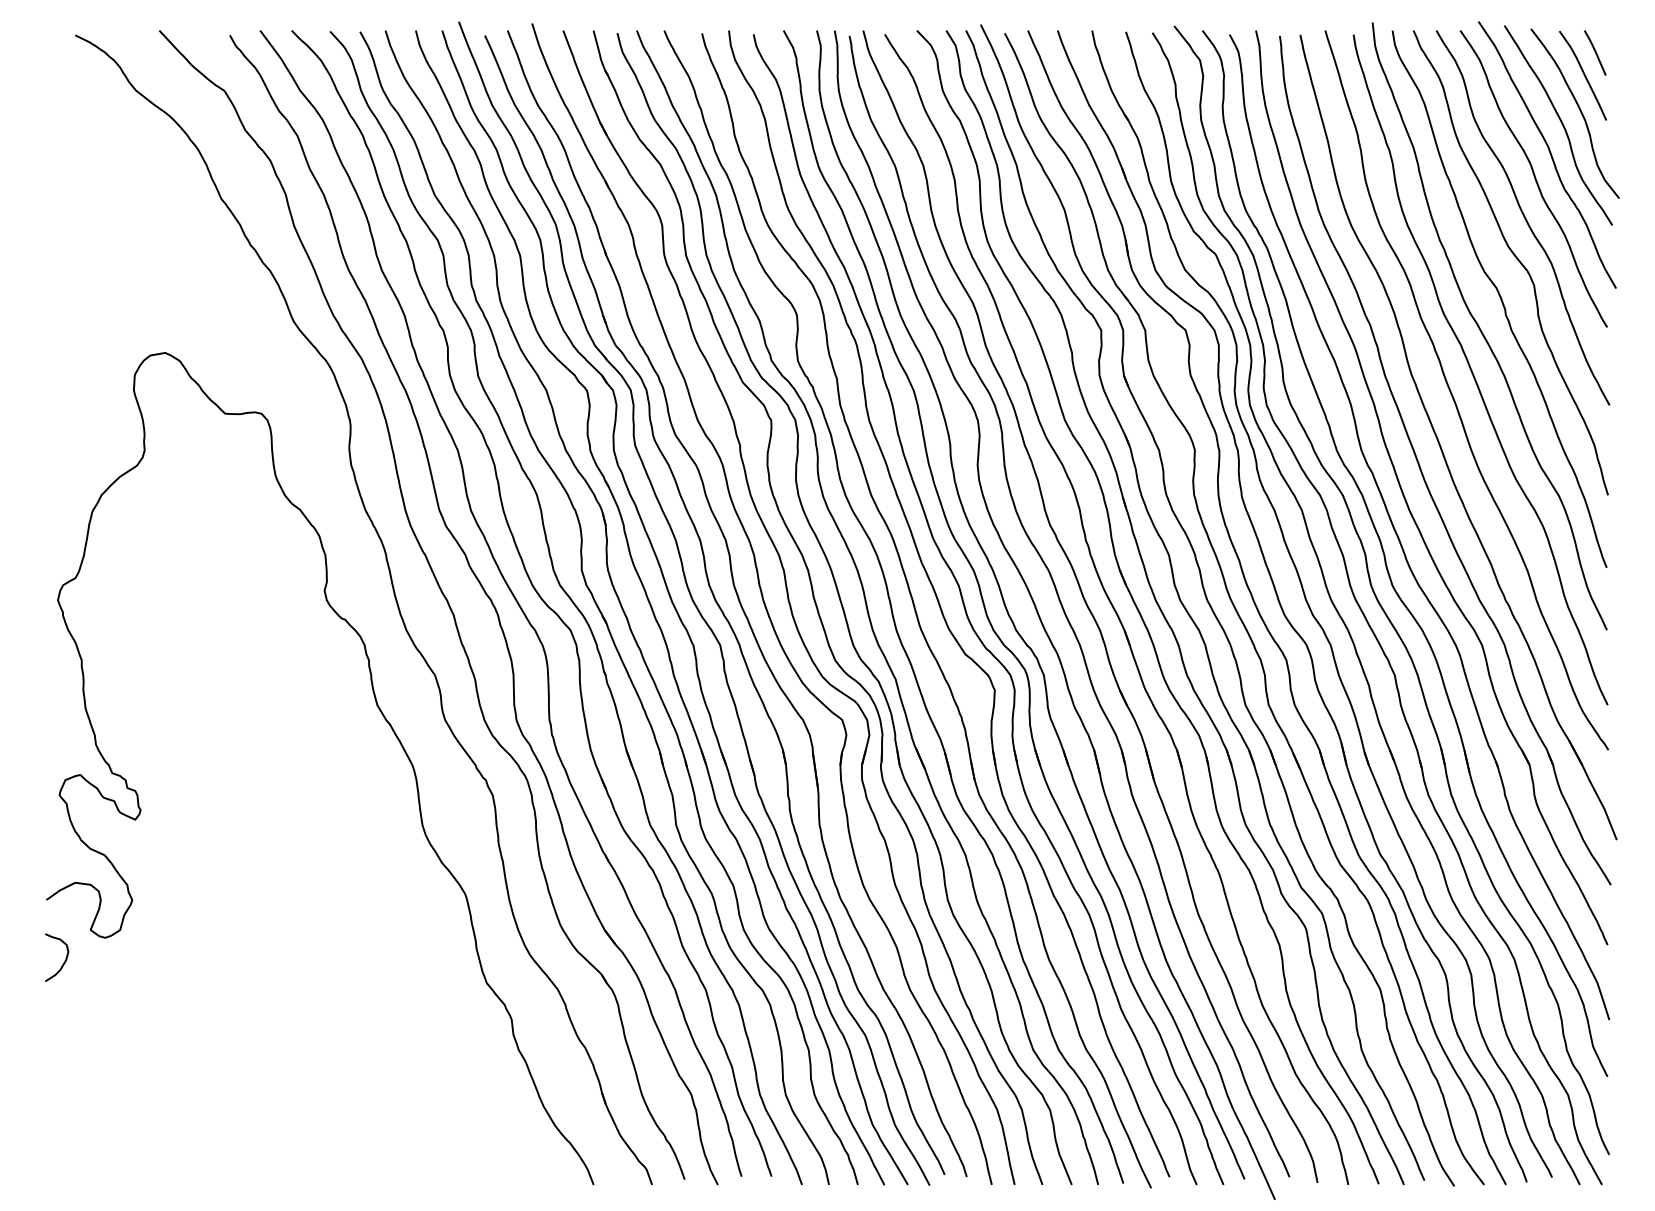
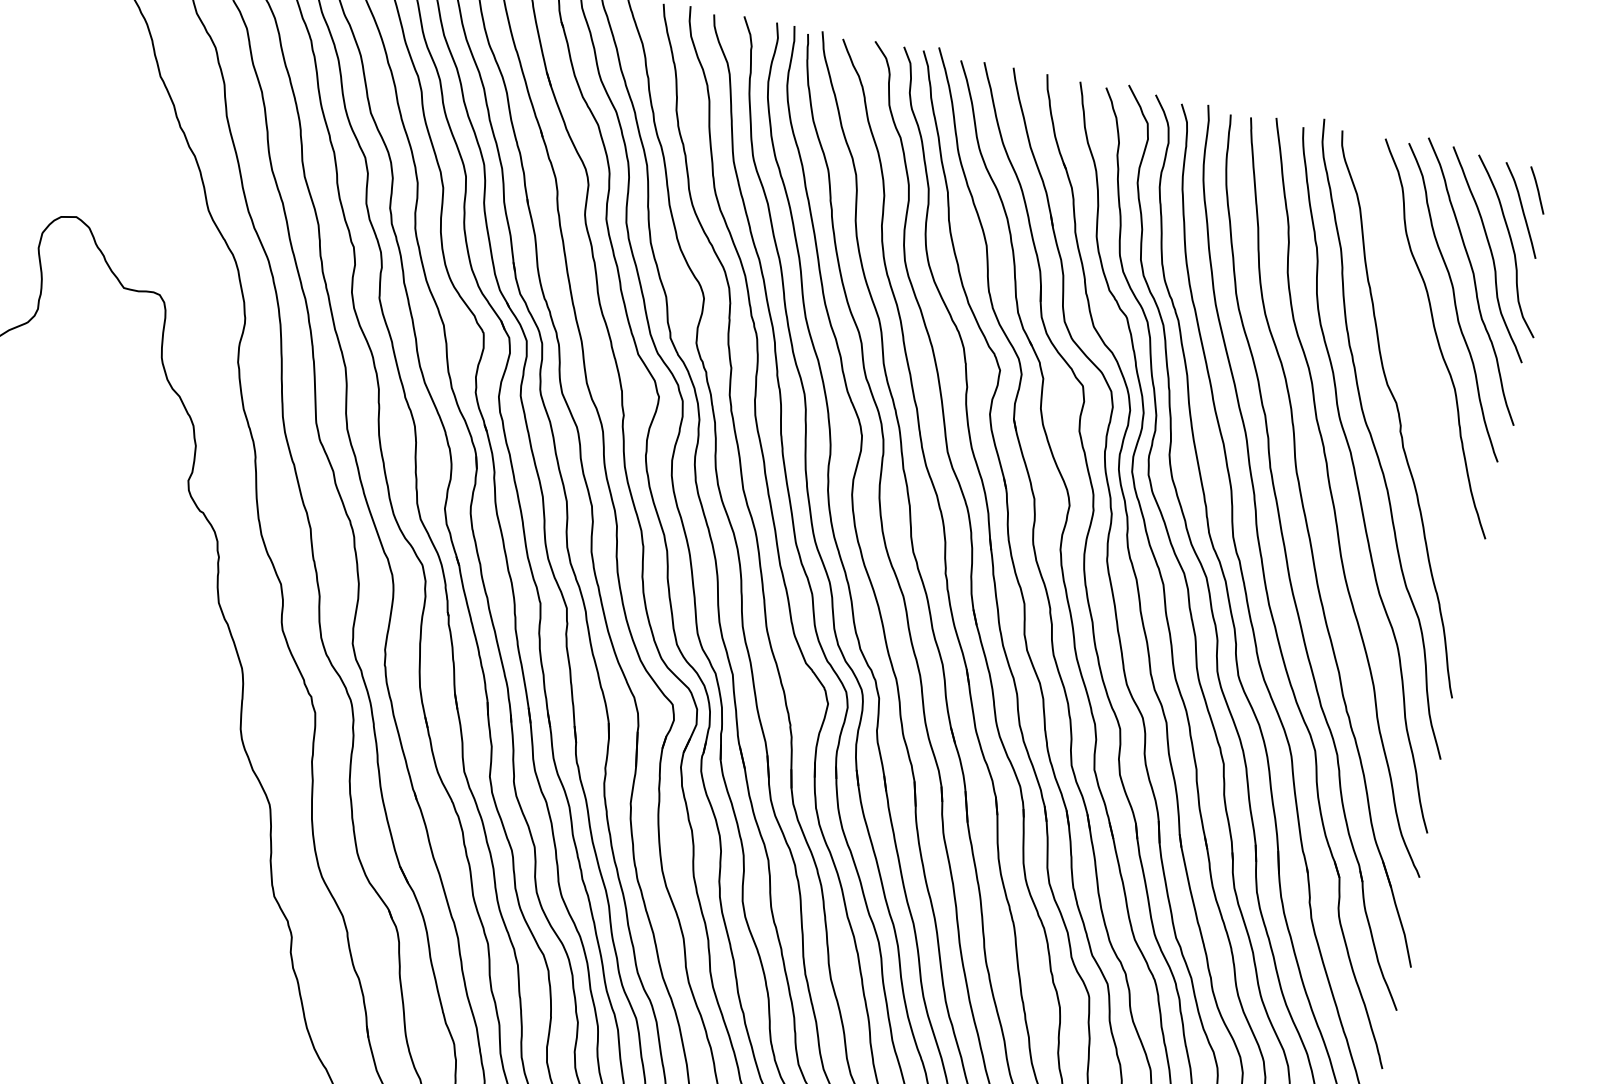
curve: (1516, 259) -> (1421, 378), removed

